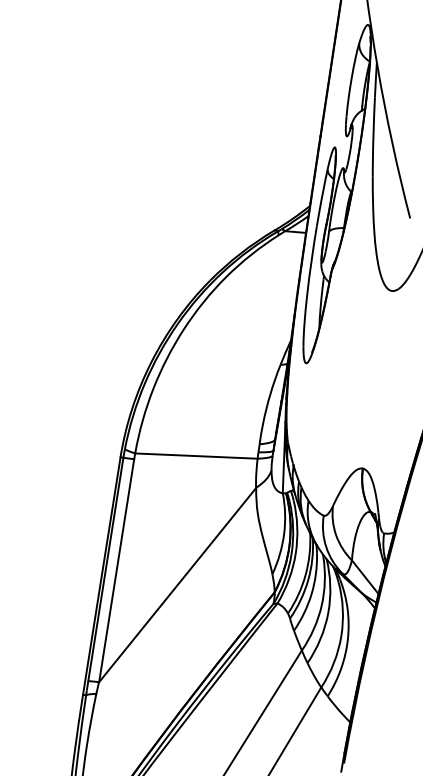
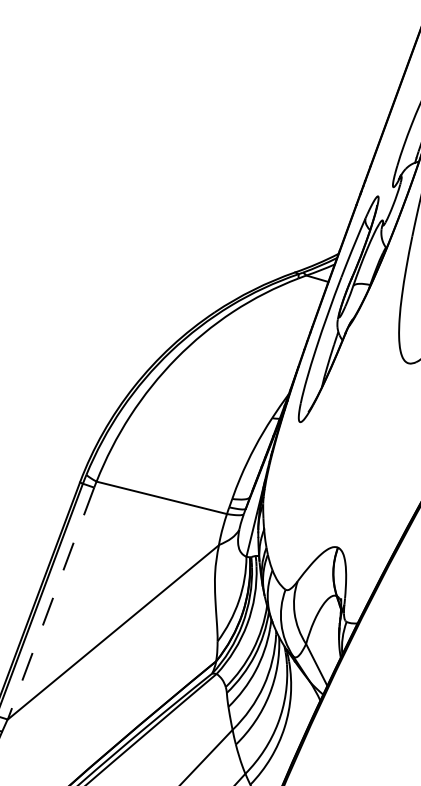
line: (116, 570) -> (50, 603), solid -> dashed

